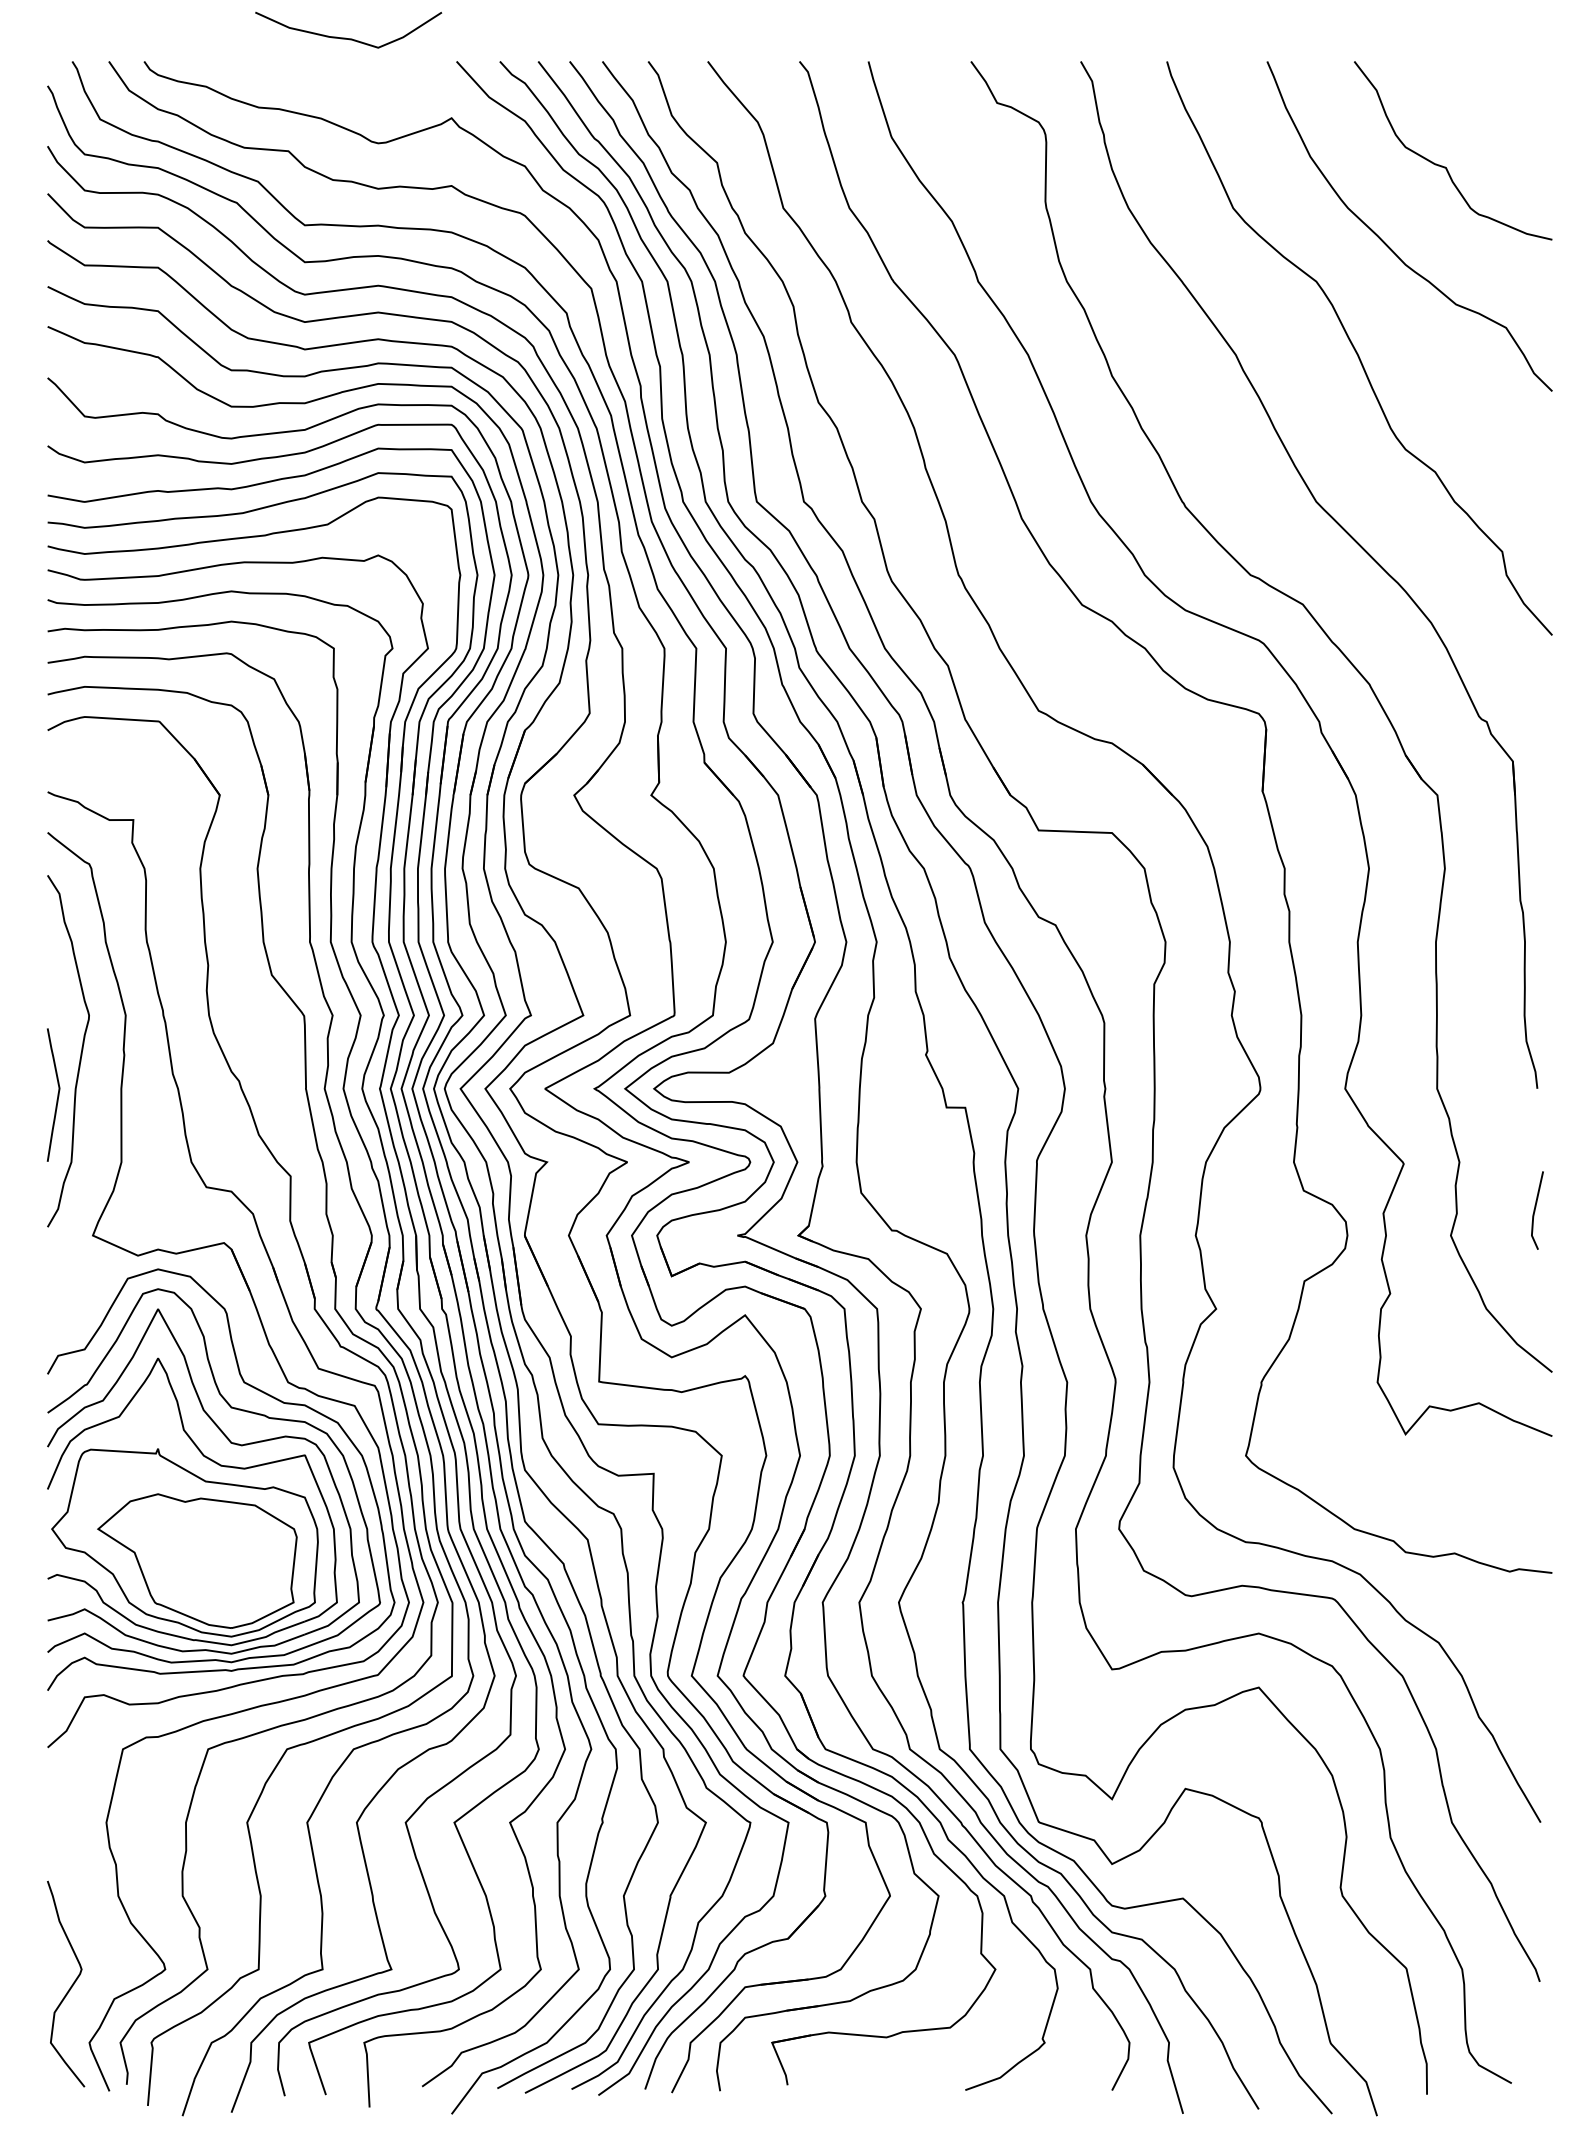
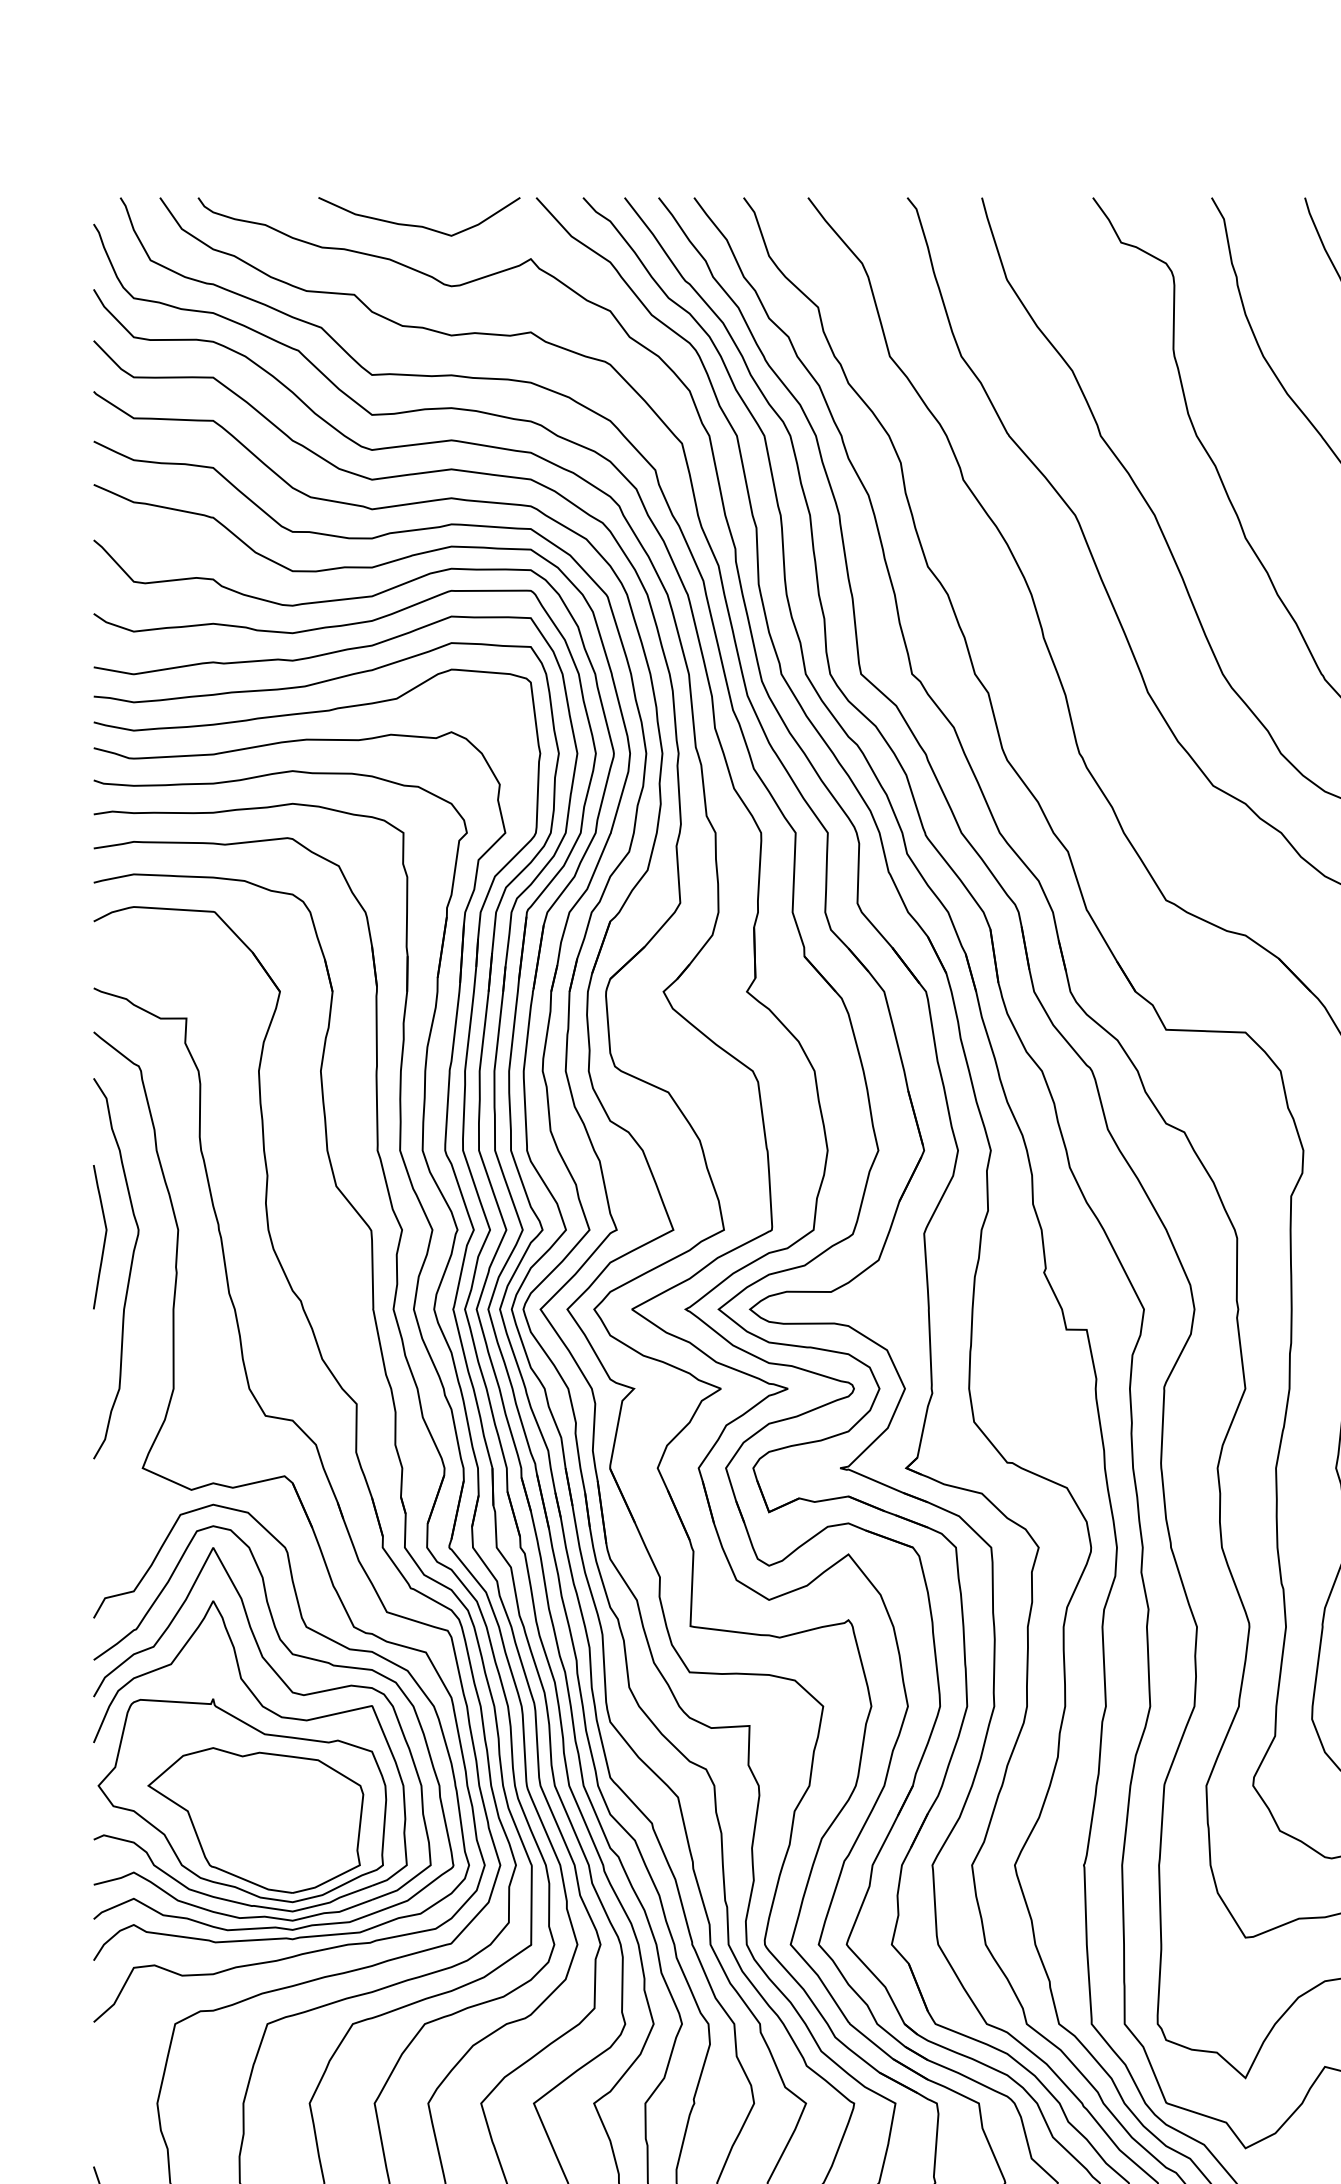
curve: (345, 37) -> (416, 224), moved
curve: (57, 1094) -> (104, 1236), moved

